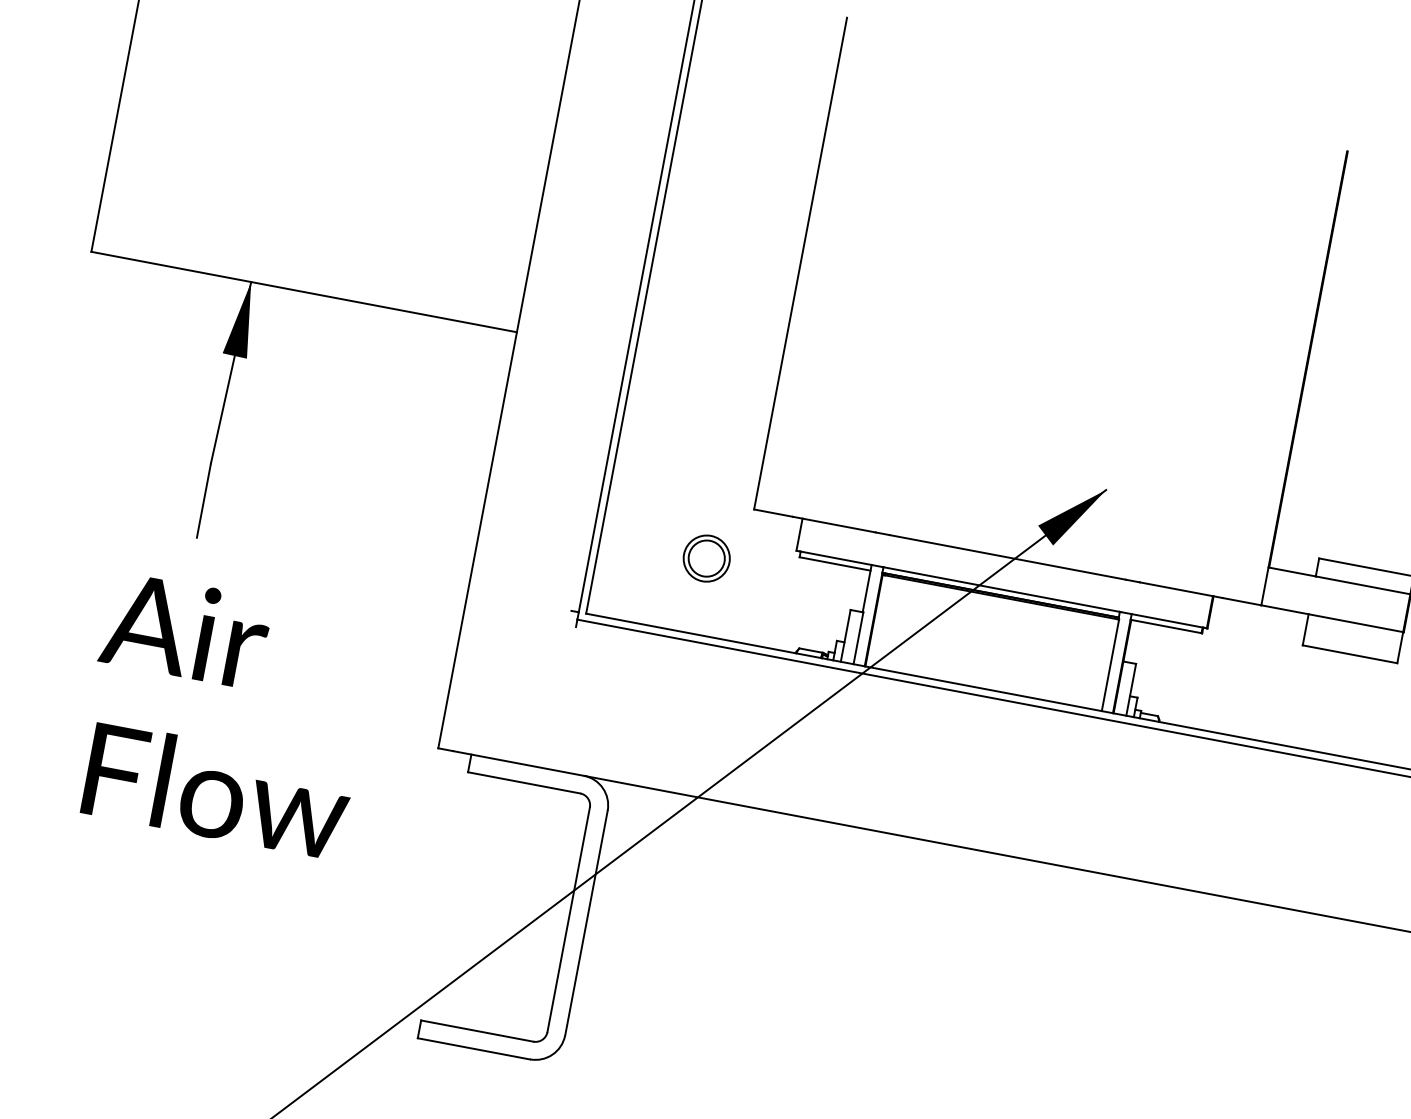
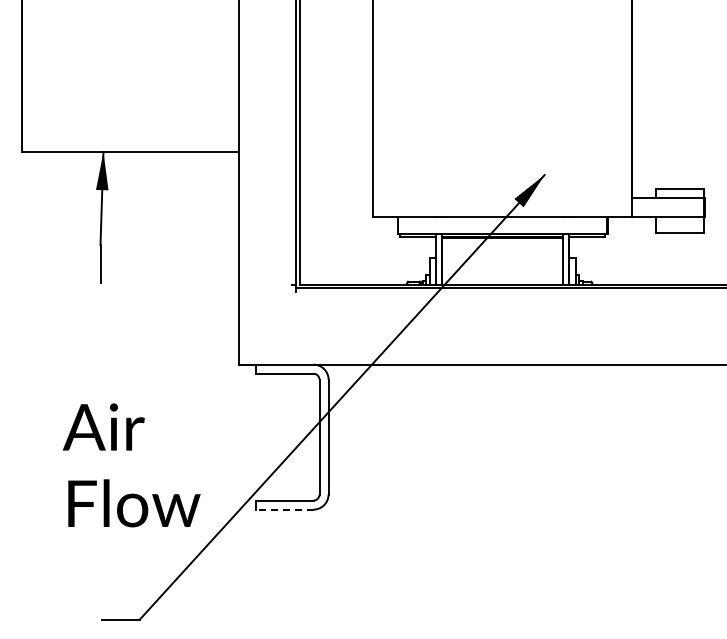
part: (706, 557) -> (353, 245), removed
text: (226, 715) -> (131, 465), moved
line: (473, 1048) -> (284, 509), solid -> dashed

